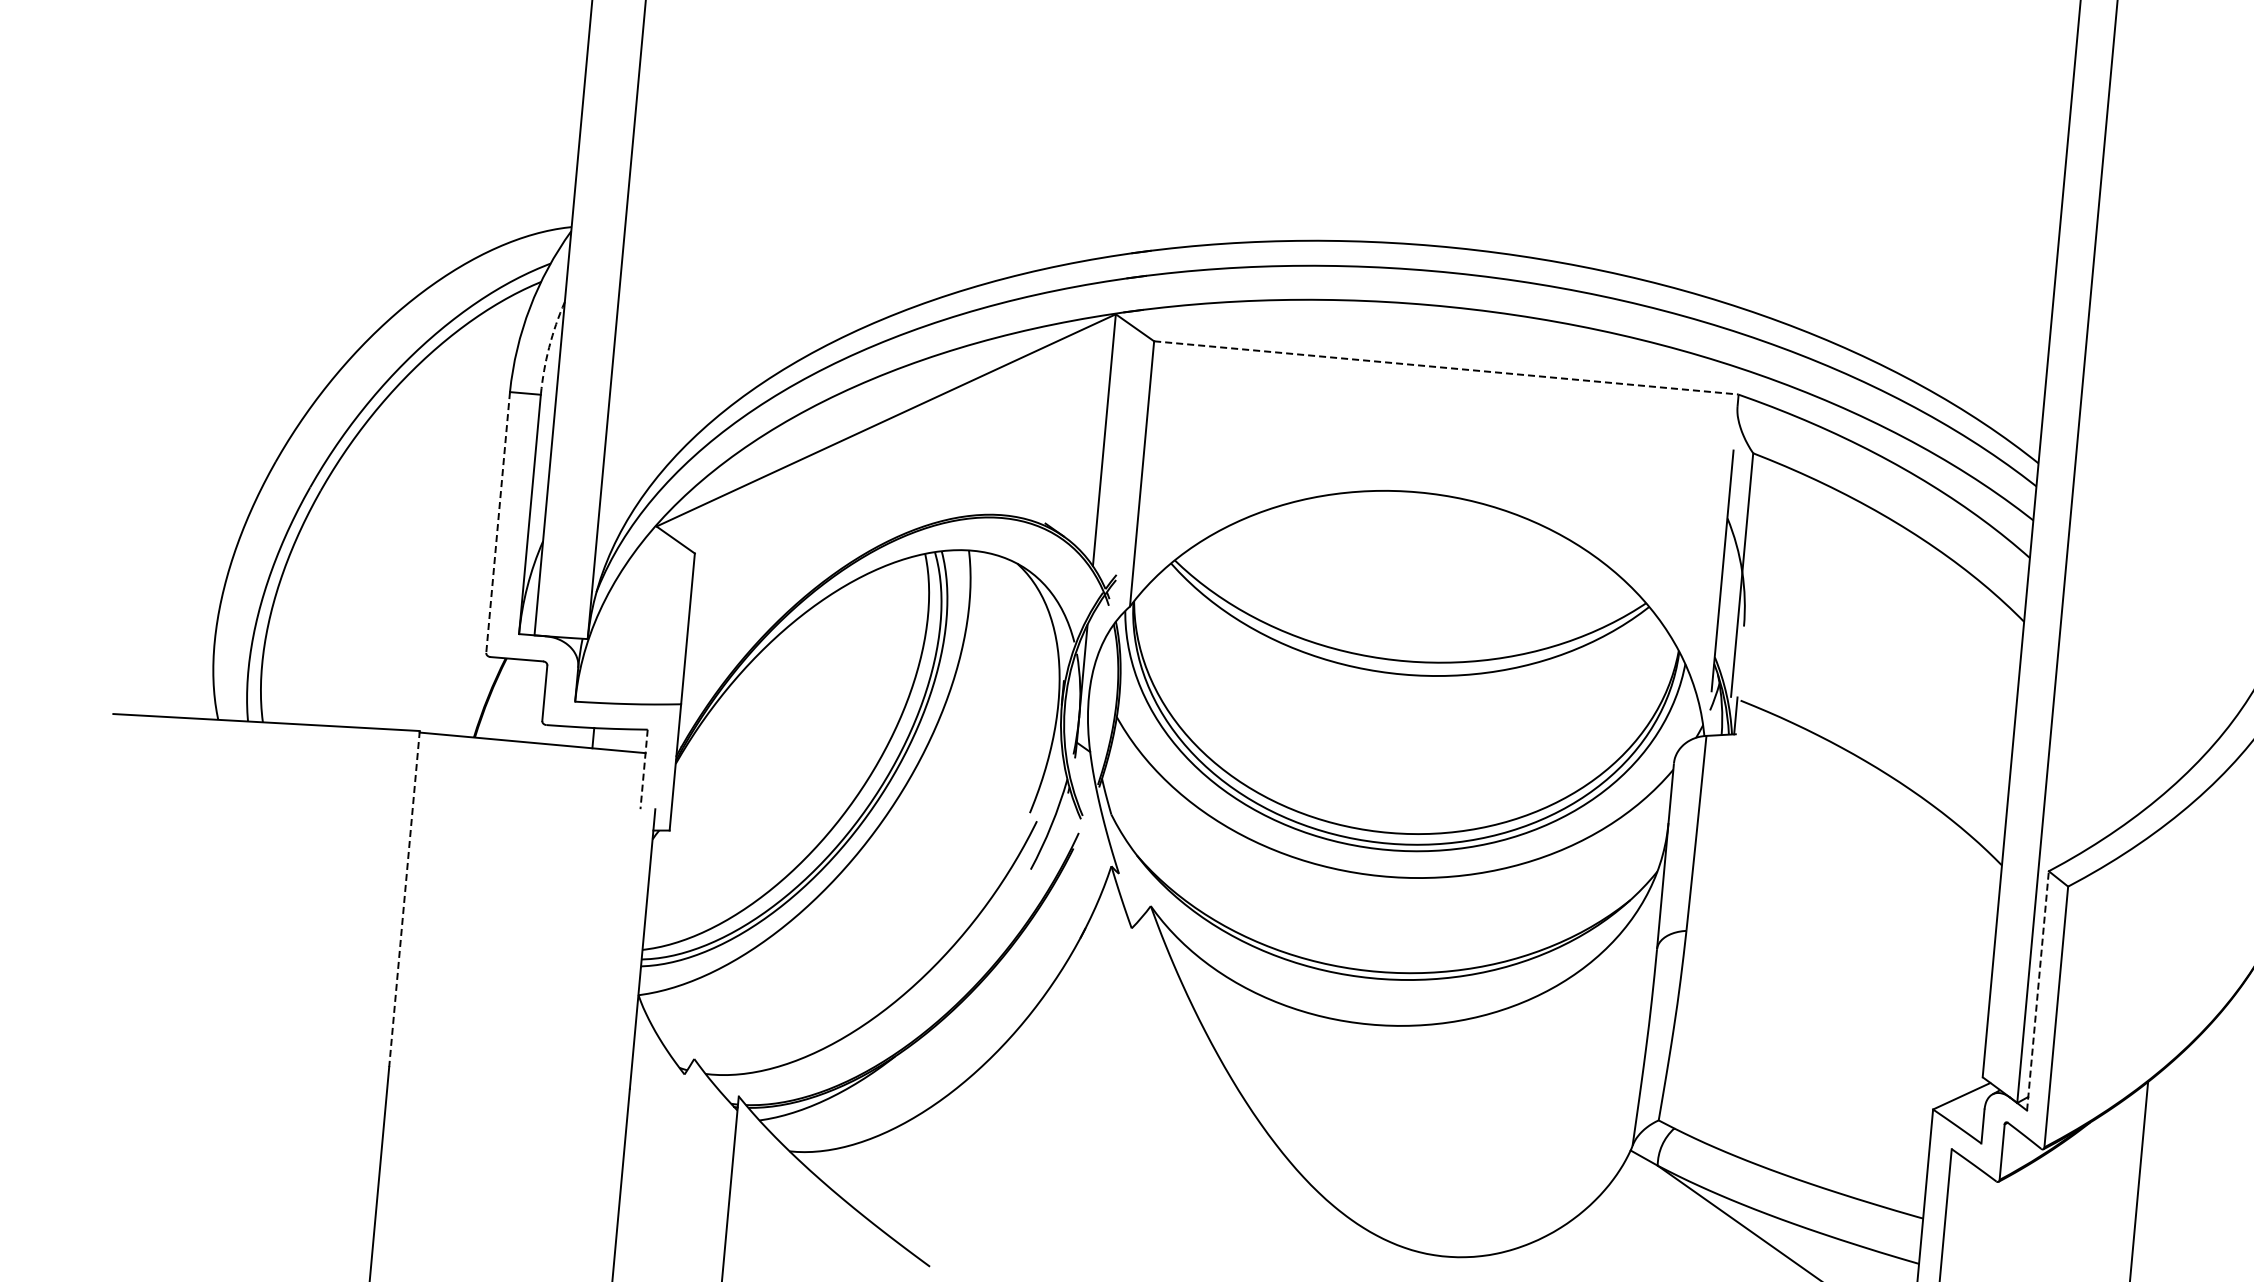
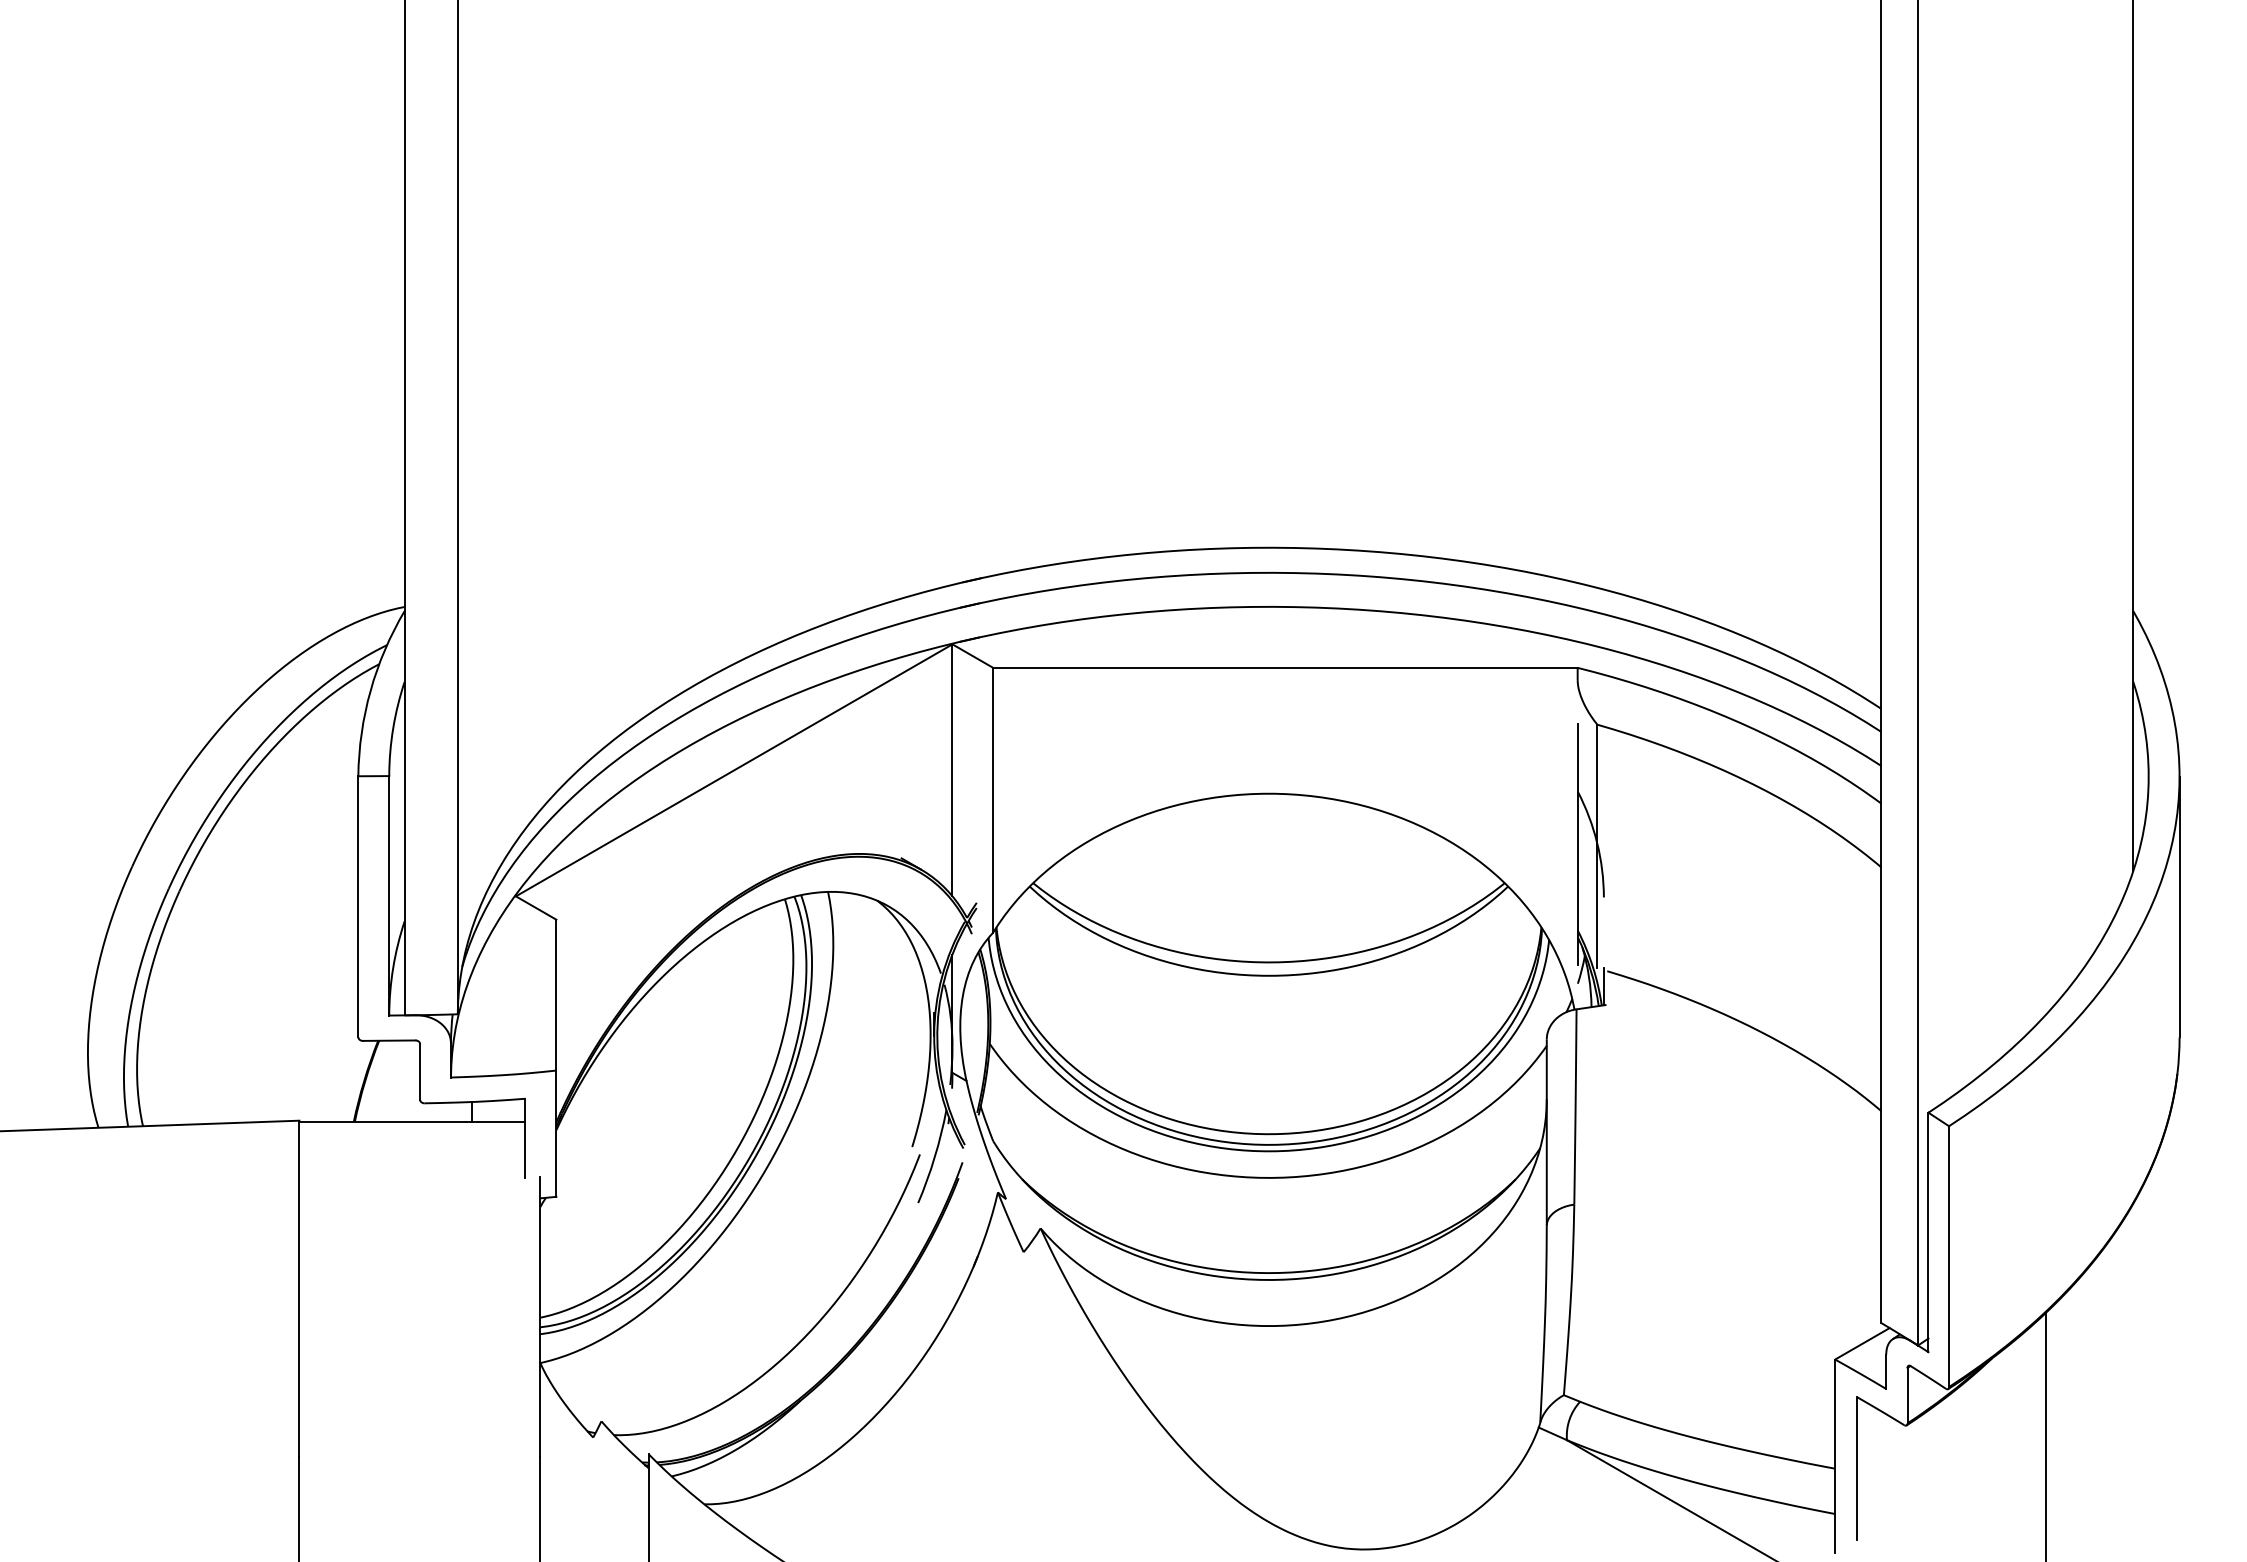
arc: (549, 347) -> (393, 728), dashed -> solid
line: (1446, 367) -> (1285, 667), dashed -> solid
line: (498, 523) -> (358, 907), dashed -> solid
line: (644, 769) -> (525, 1138), dashed -> solid
line: (404, 899) -> (299, 1289), dashed -> solid
line: (2037, 990) -> (1928, 1232), dashed -> solid

